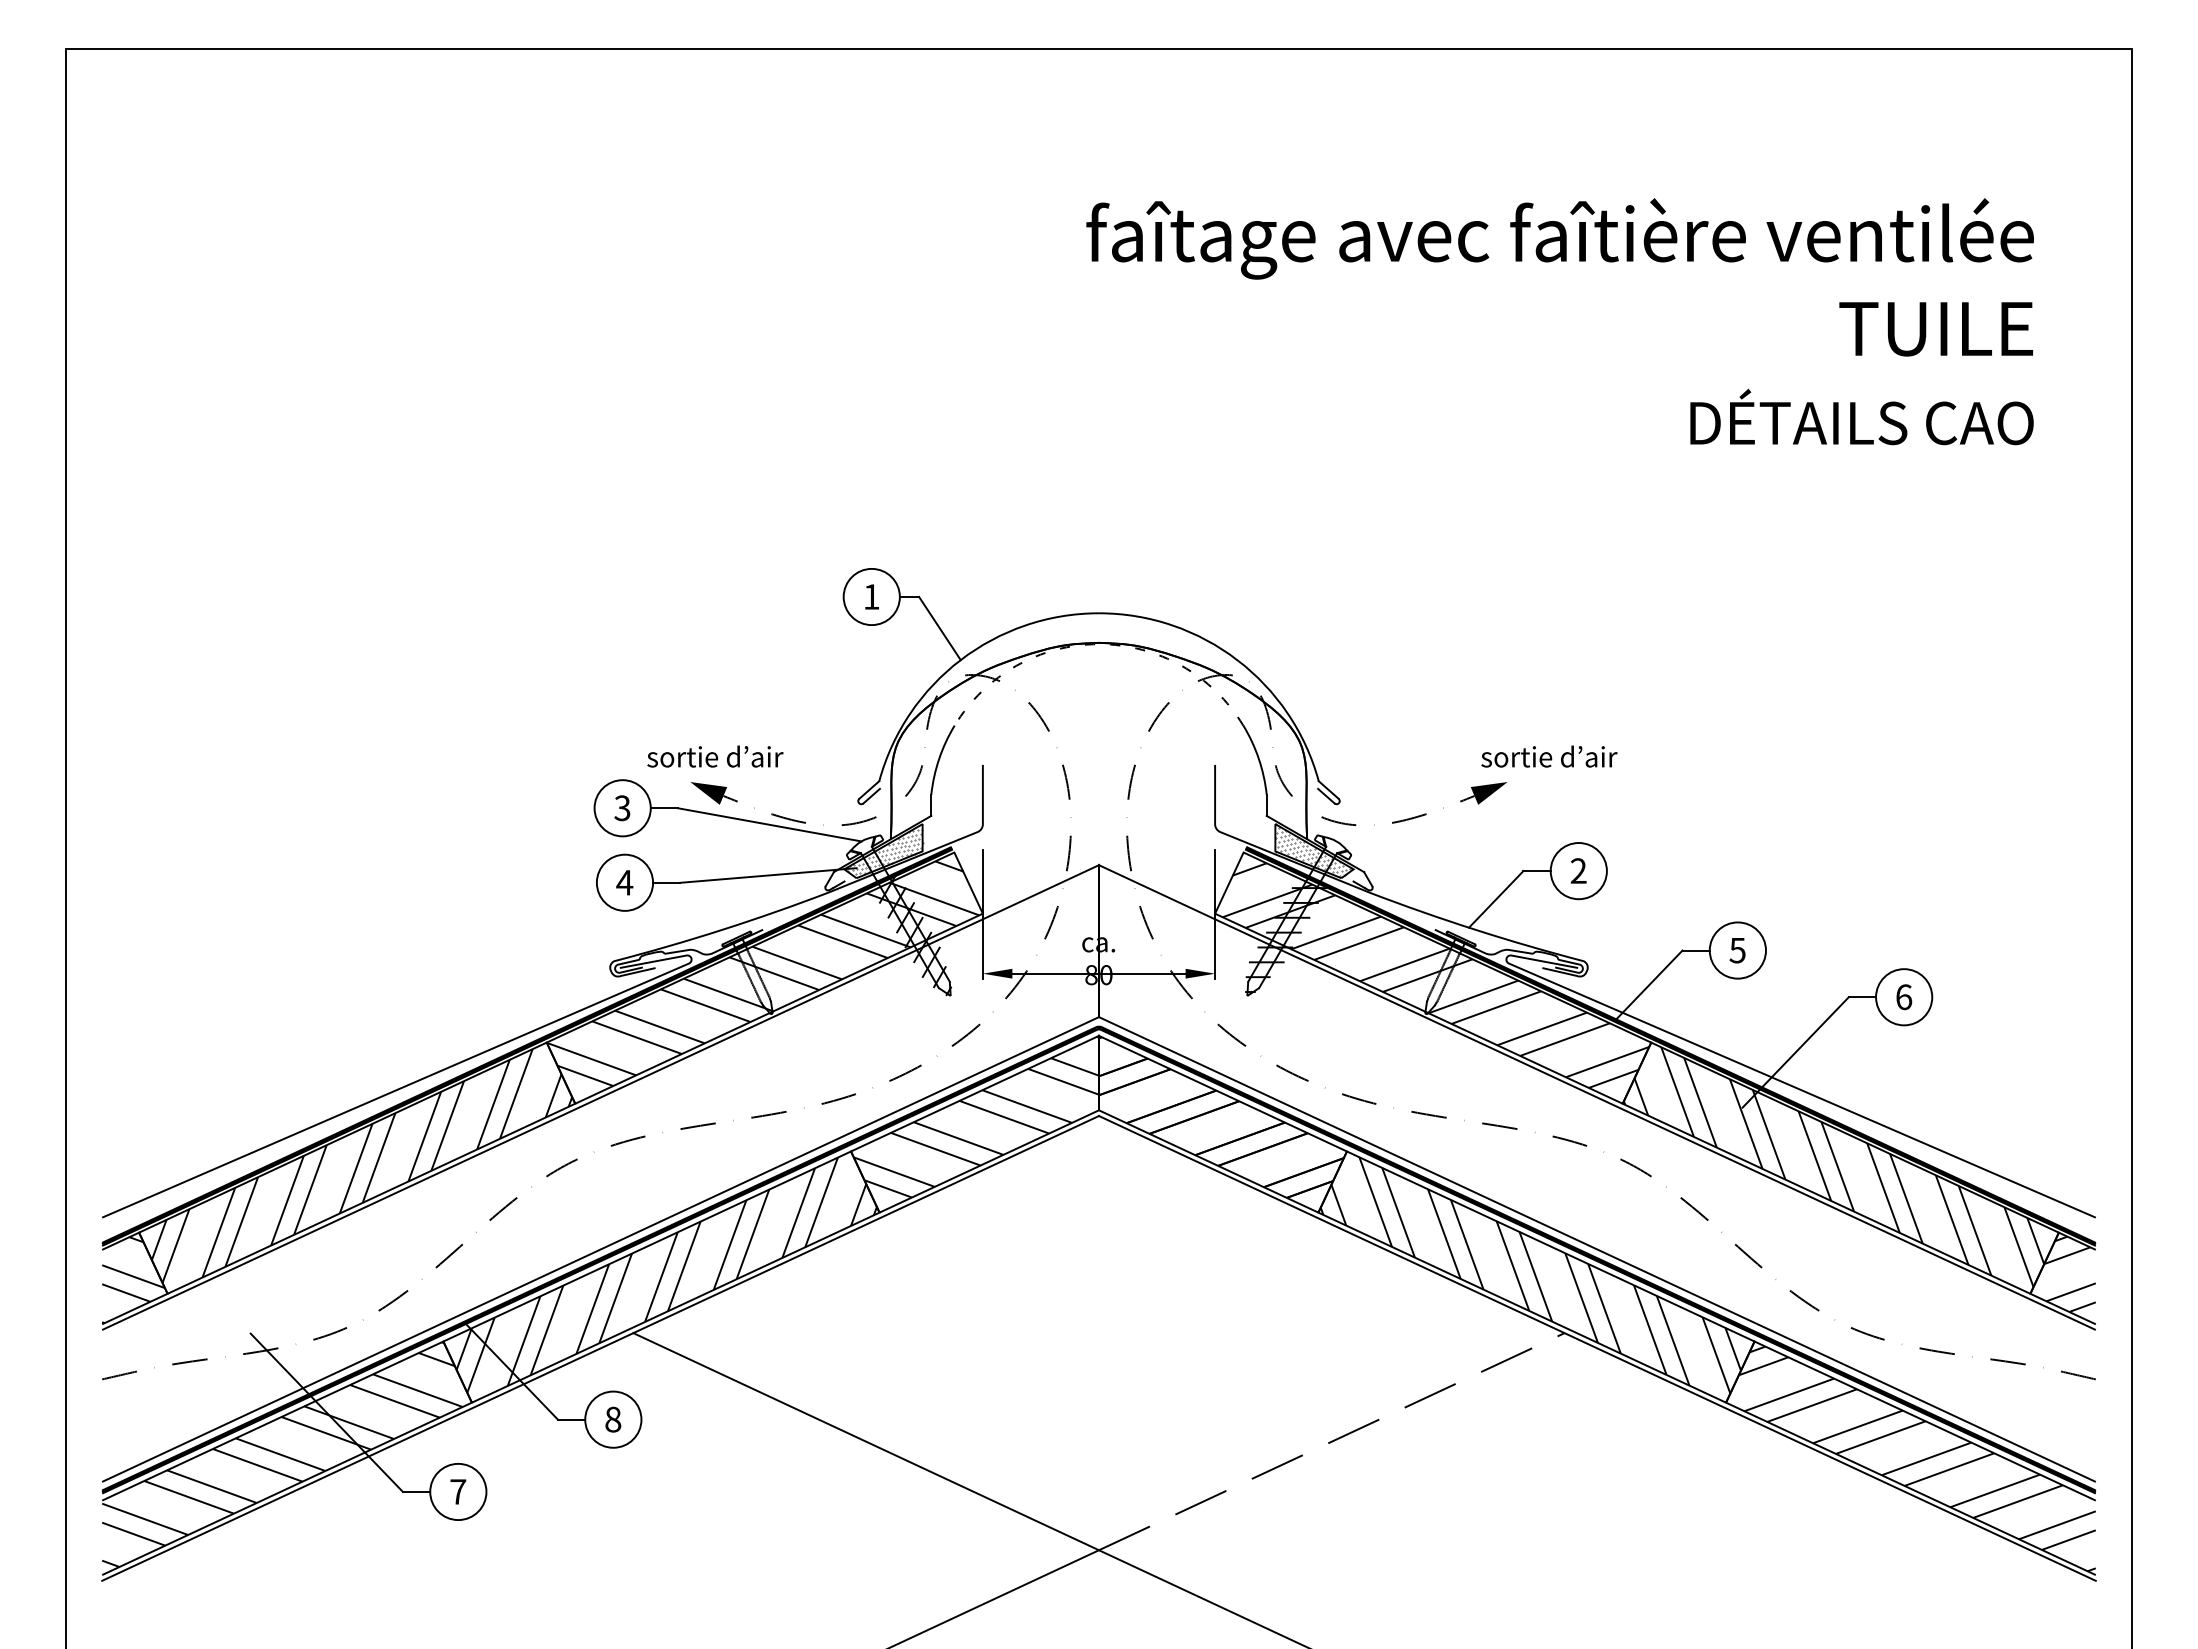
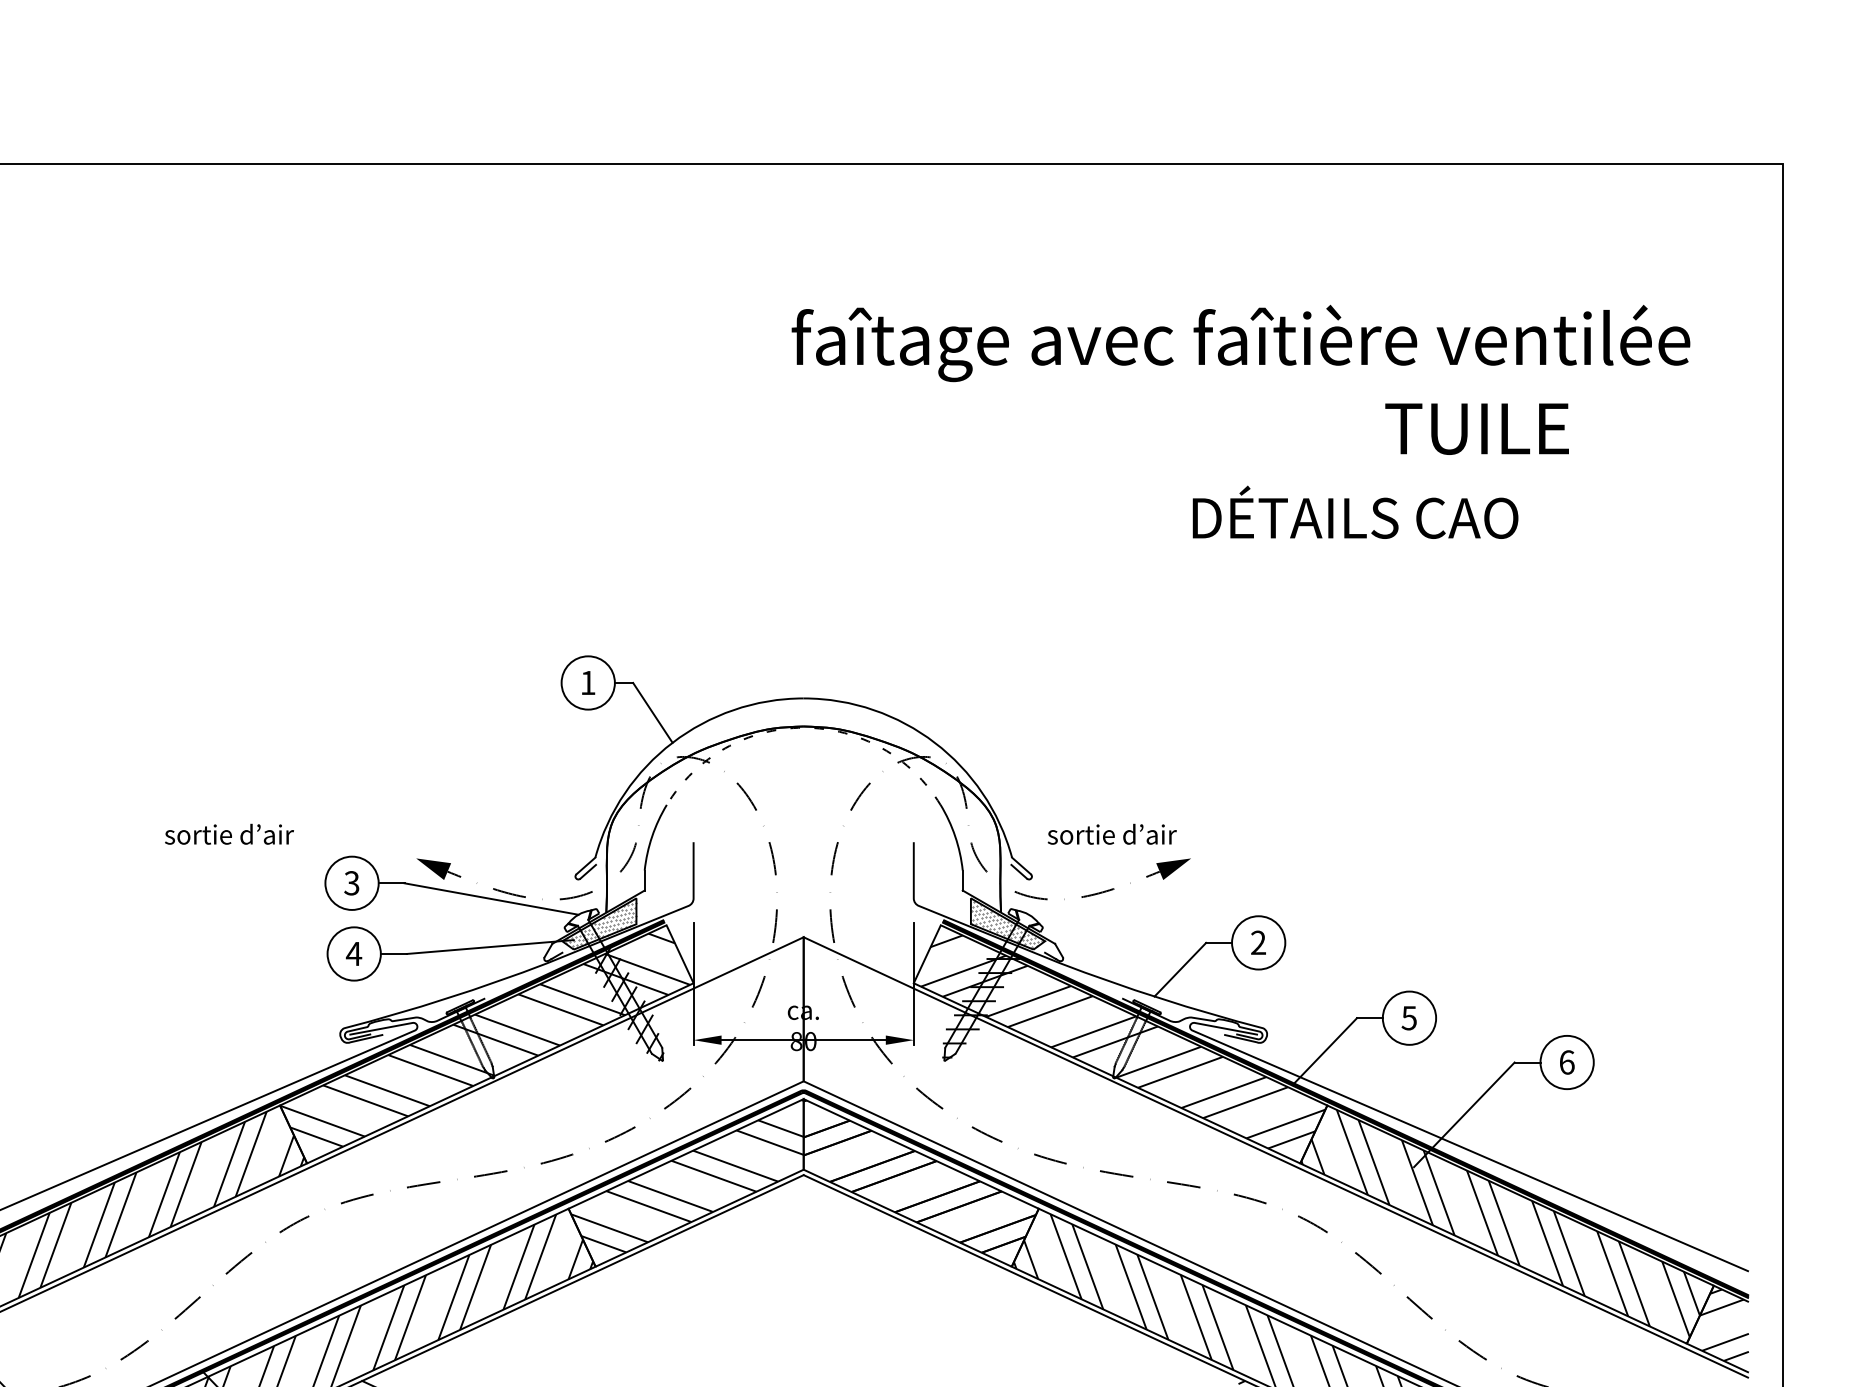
text: (1935, 329) -> (1476, 429), moved
text: (1861, 417) -> (1355, 512), moved
text: (715, 756) -> (229, 834), moved
text: (1549, 756) -> (1112, 834), moved

